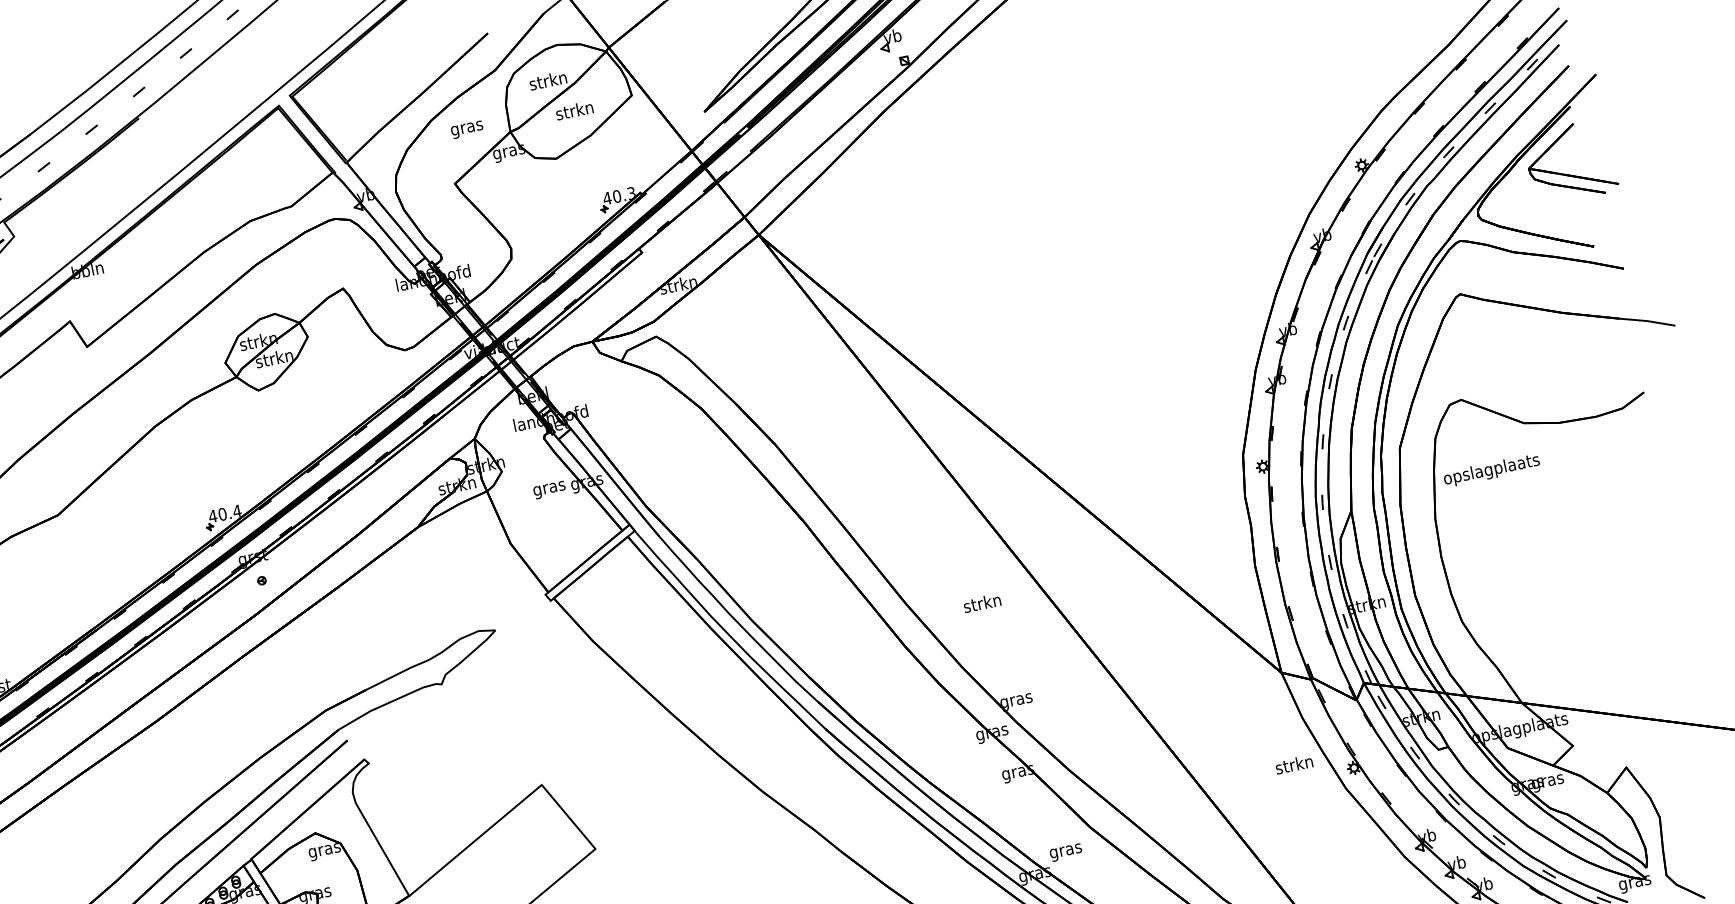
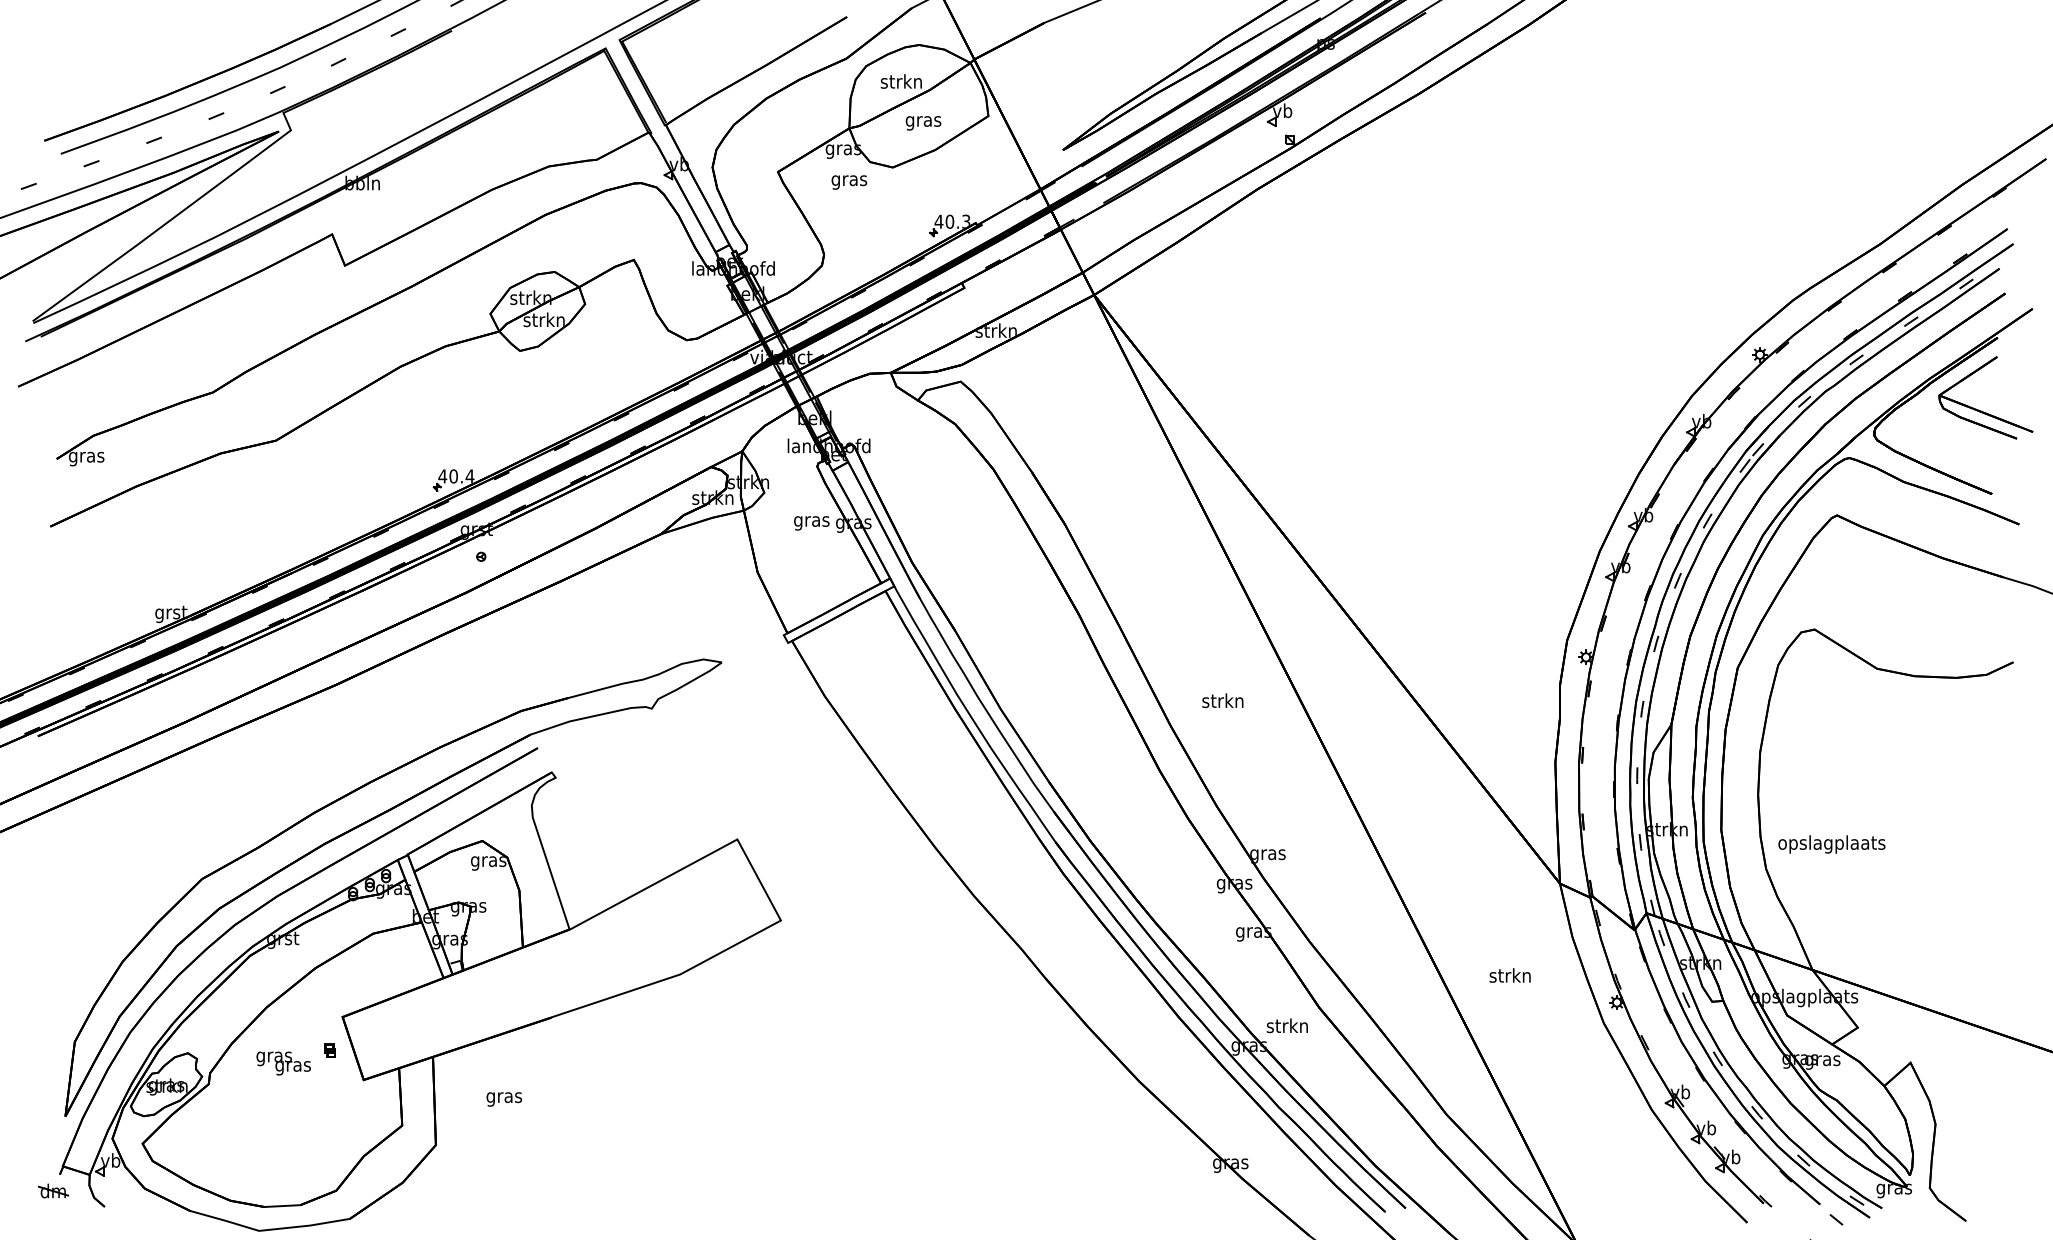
text: (574, 112) -> (922, 121), strkn -> gras
text: (467, 129) -> (849, 182), moved
text: (1491, 470) -> (1831, 844), moved
text: (981, 602) -> (1222, 700), moved
text: (1293, 764) -> (1509, 975), moved
text: (1064, 851) -> (1286, 1027), gras -> strkn

